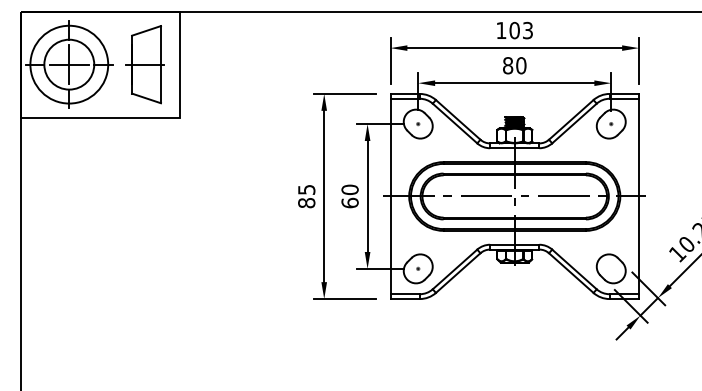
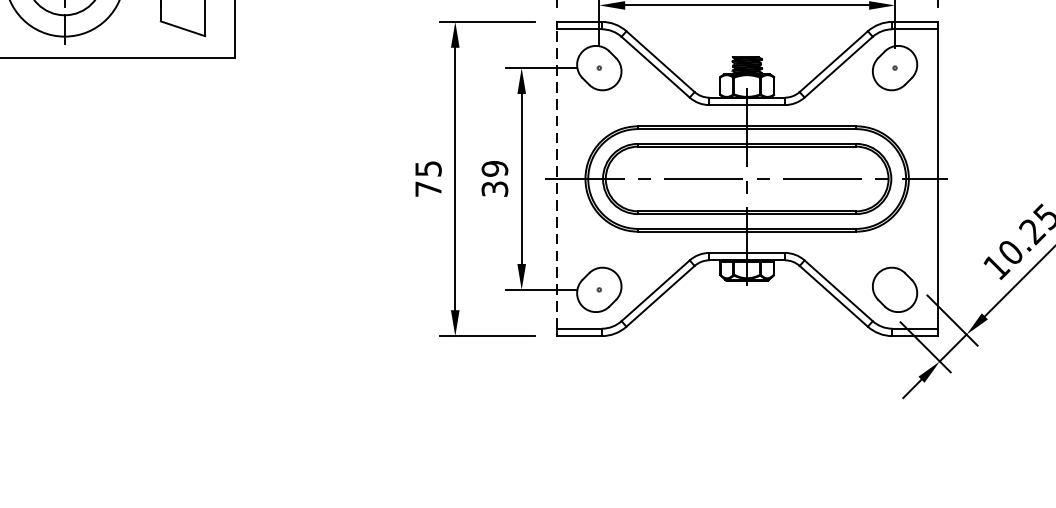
text: (349, 196) -> (494, 179), 60 -> 39
line: (390, 196) -> (556, 179), solid -> dashed
text: (306, 203) -> (428, 189), 85 -> 75

